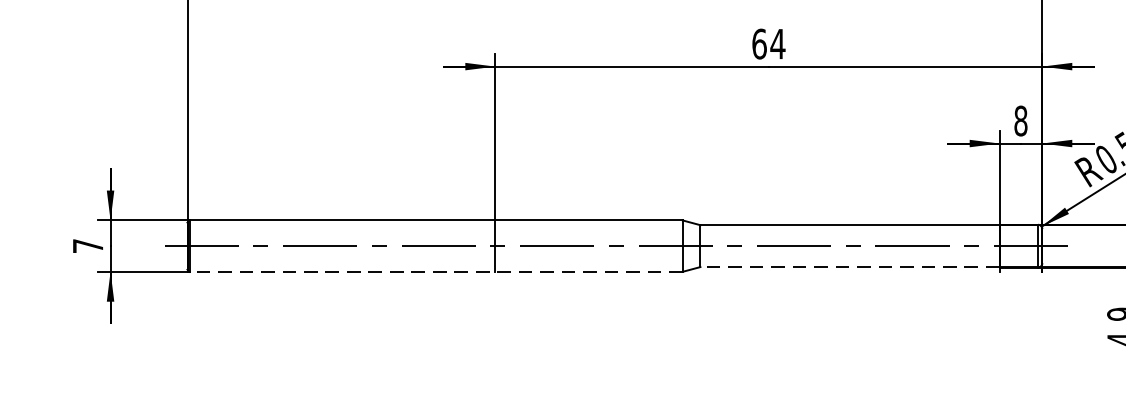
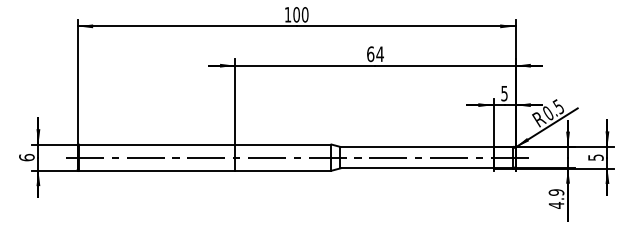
text: (1020, 120) -> (504, 93), 8 -> 5
text: (87, 245) -> (26, 157), 7 -> 6
line: (850, 267) -> (417, 168), dashed -> solid
line: (434, 271) -> (204, 170), dashed -> solid

